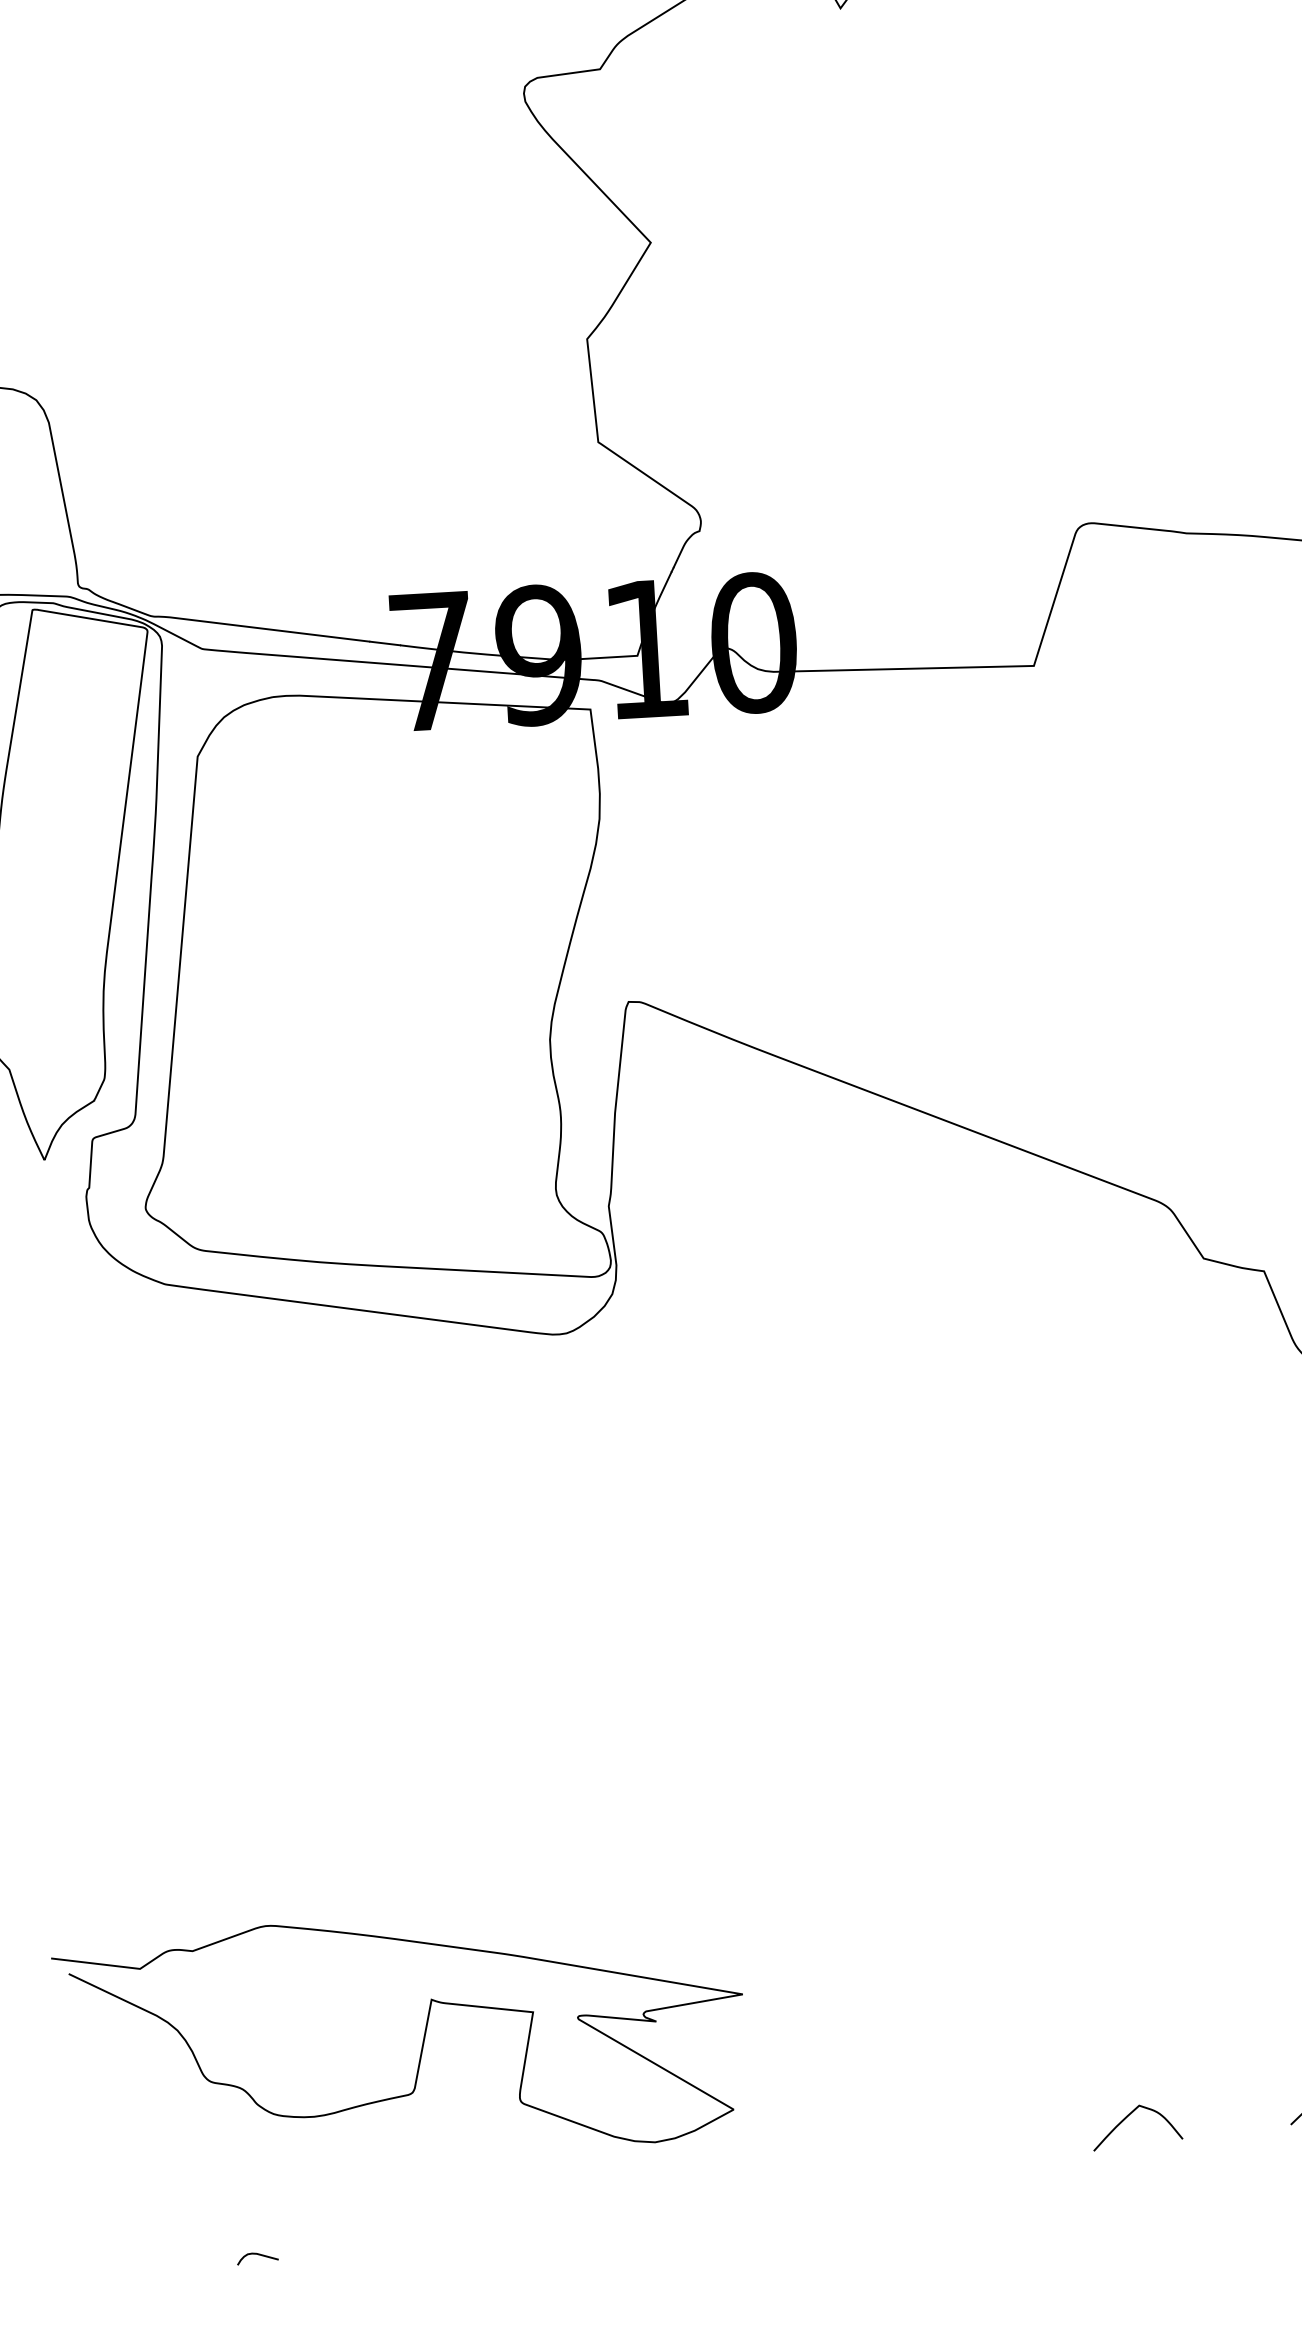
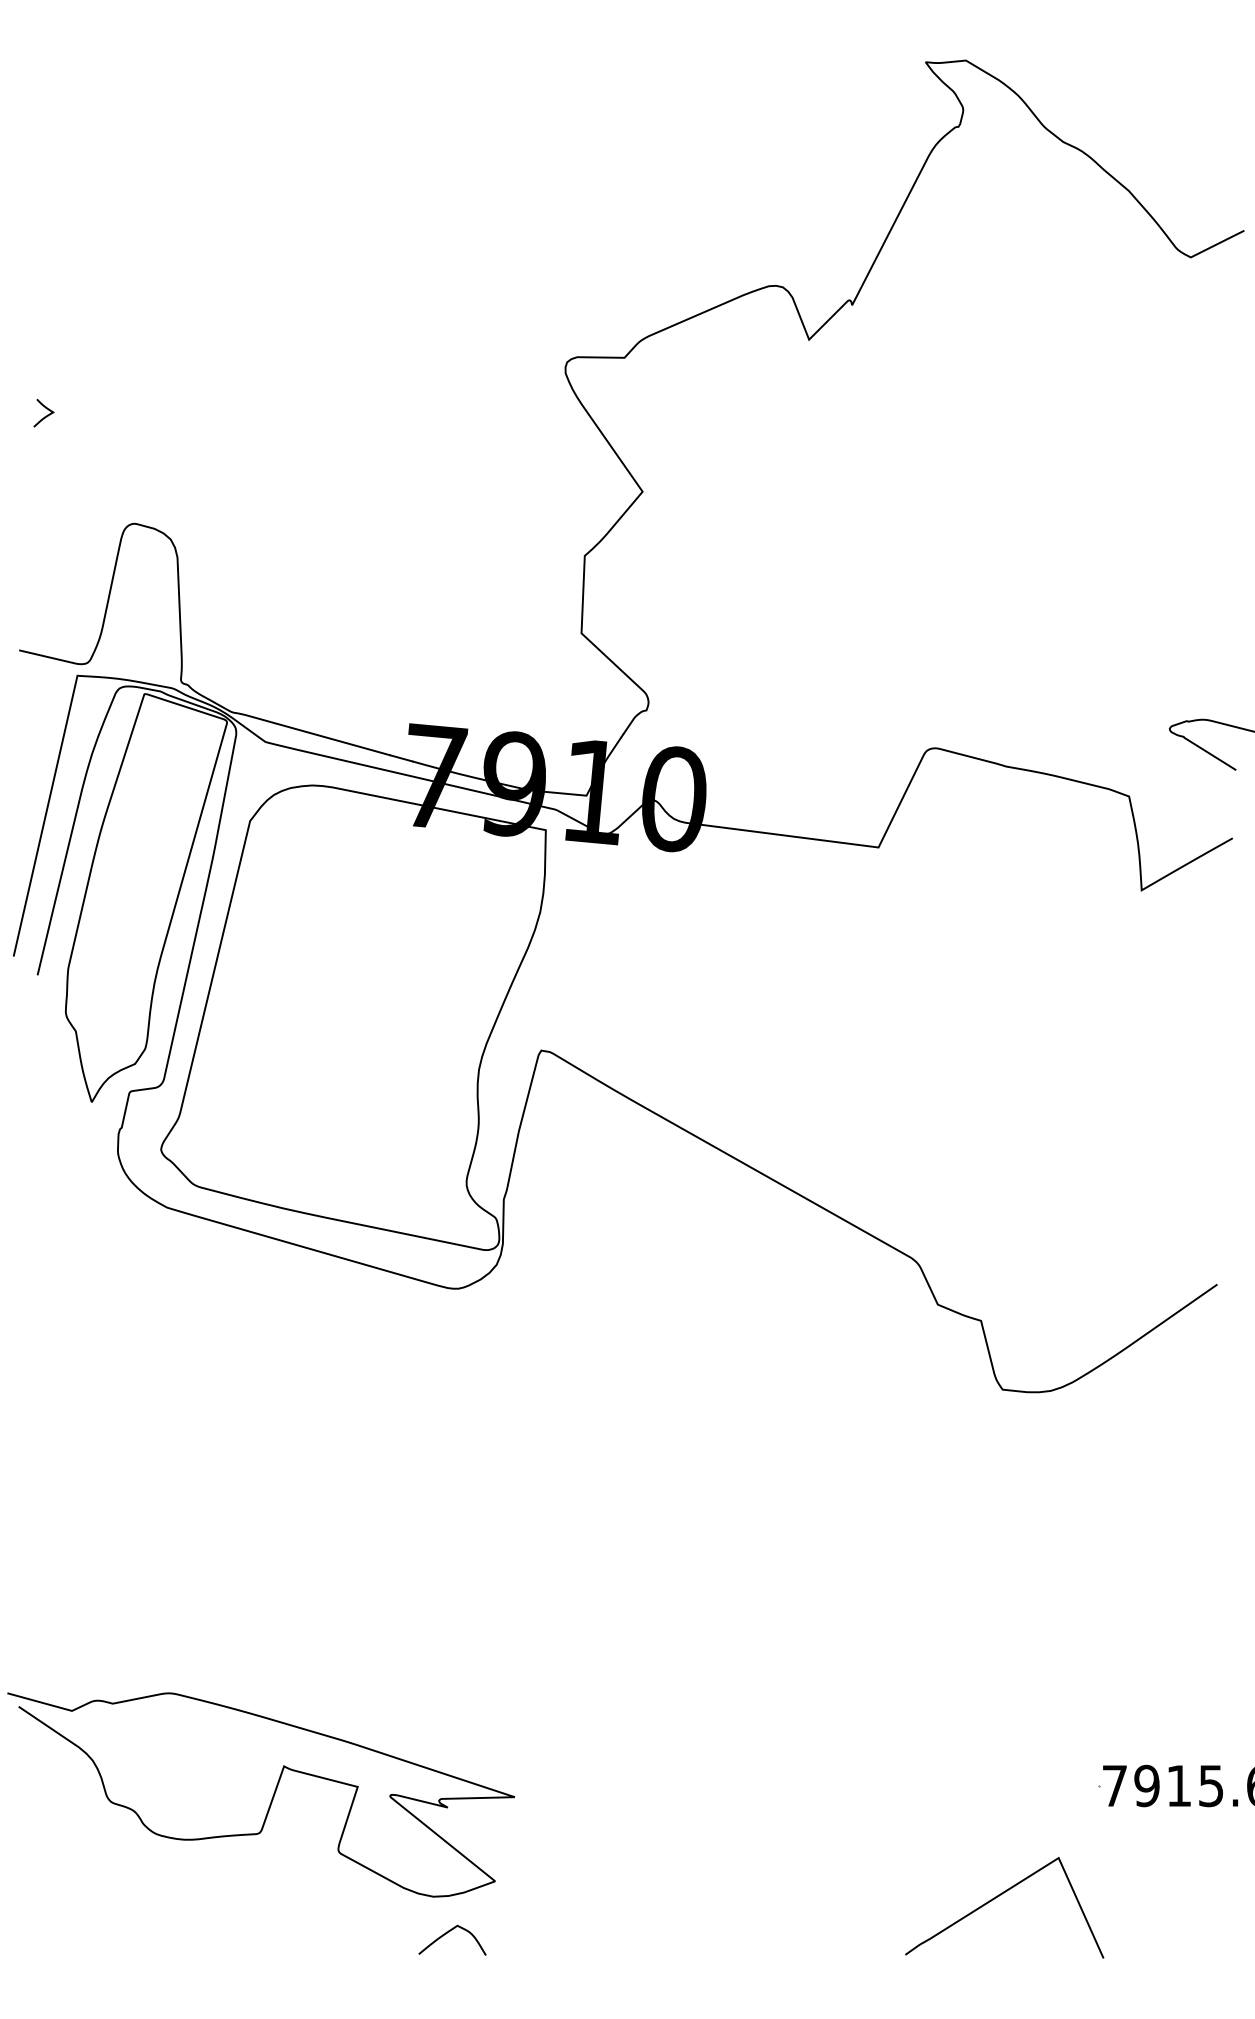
curve: (1130, 2116) -> (449, 1932), moved
curve: (258, 2256) -> (127, 1936), removed

